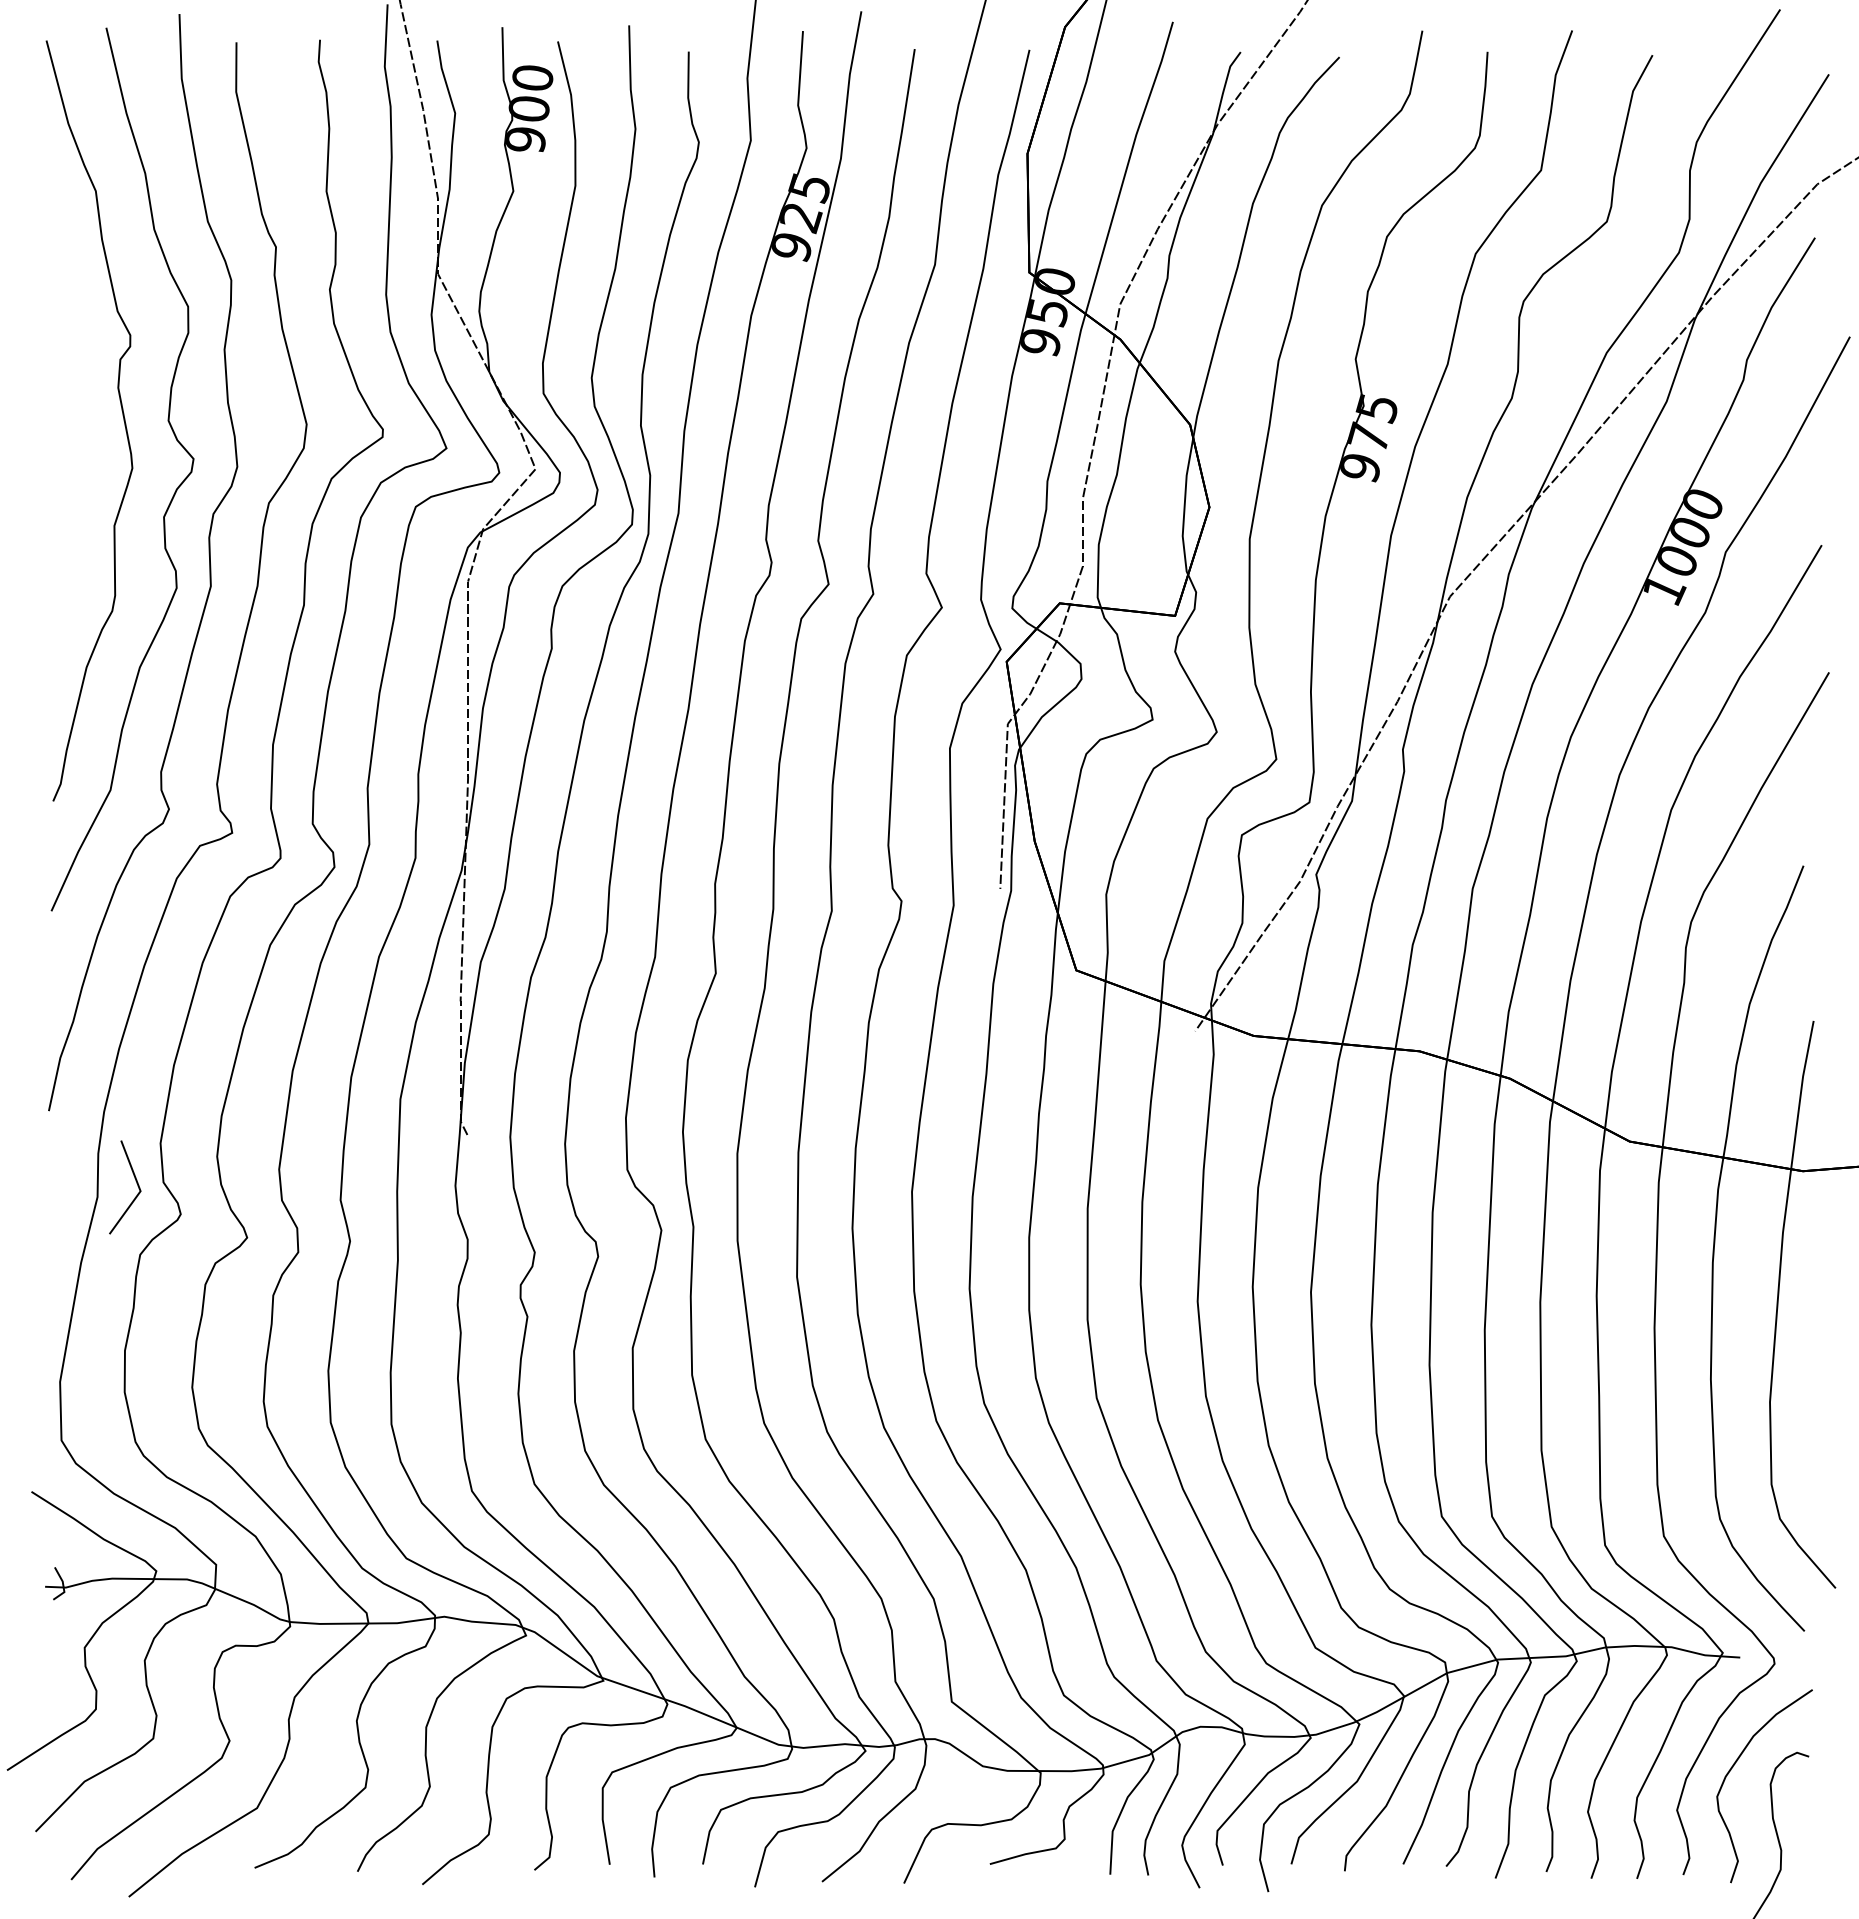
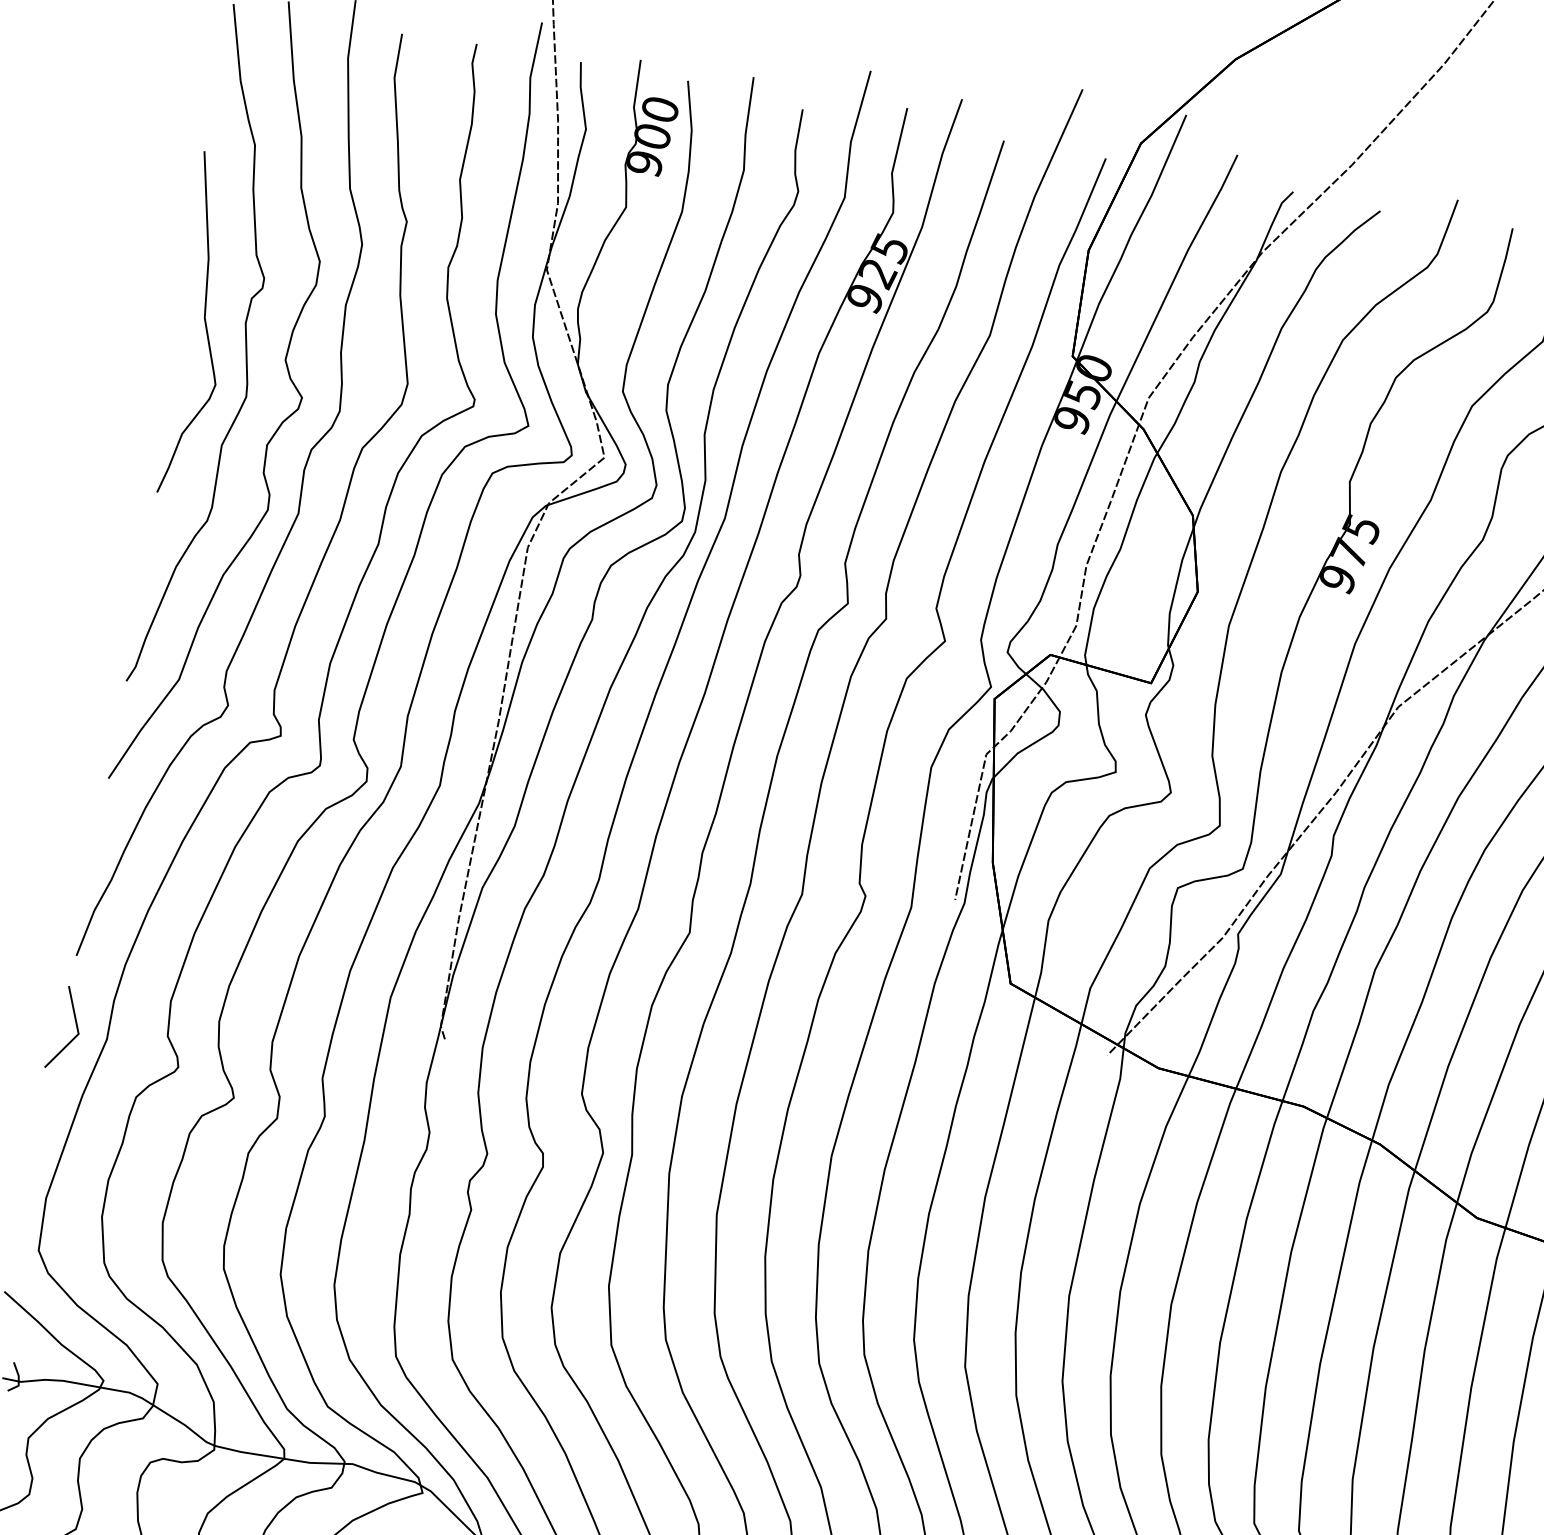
curve: (73, 395) -> (204, 323), added
line: (135, 1181) -> (75, 1024), moved

